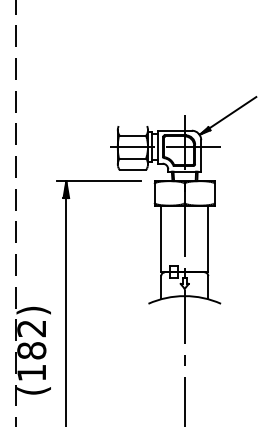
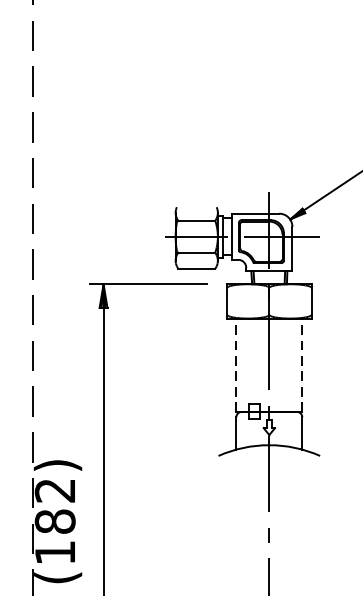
line: (161, 238) -> (236, 364), solid -> dashed
line: (208, 238) -> (302, 364), solid -> dashed

